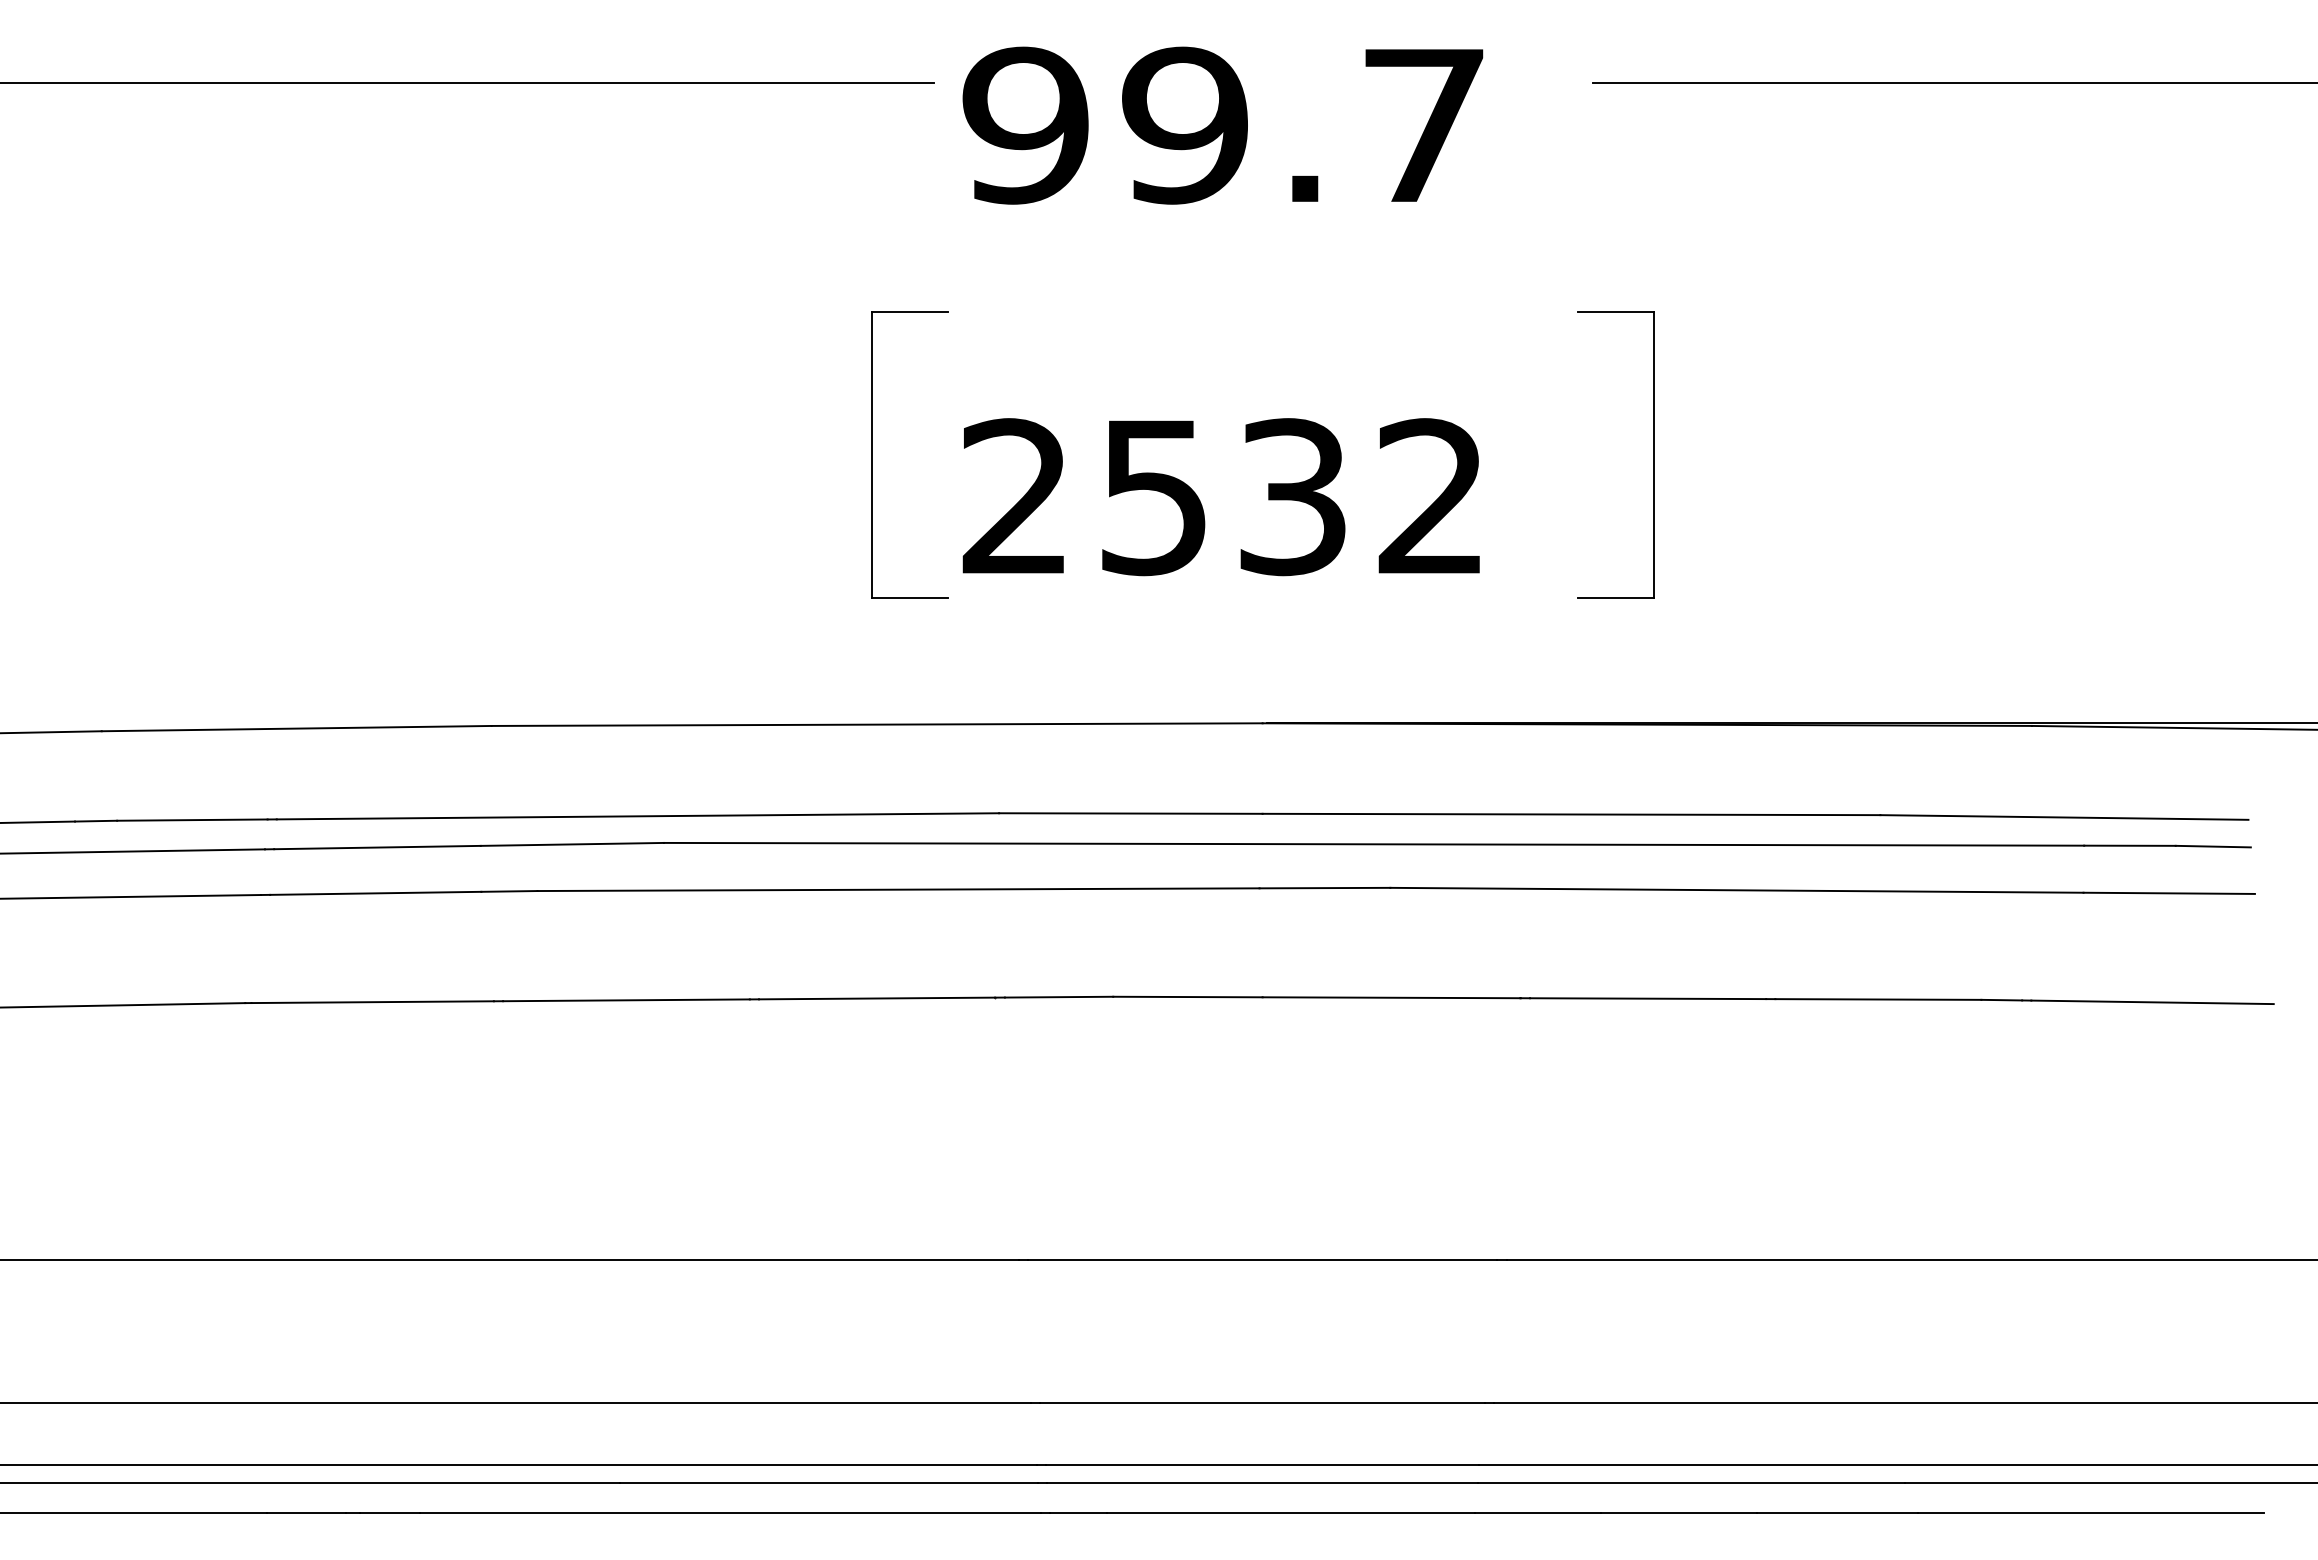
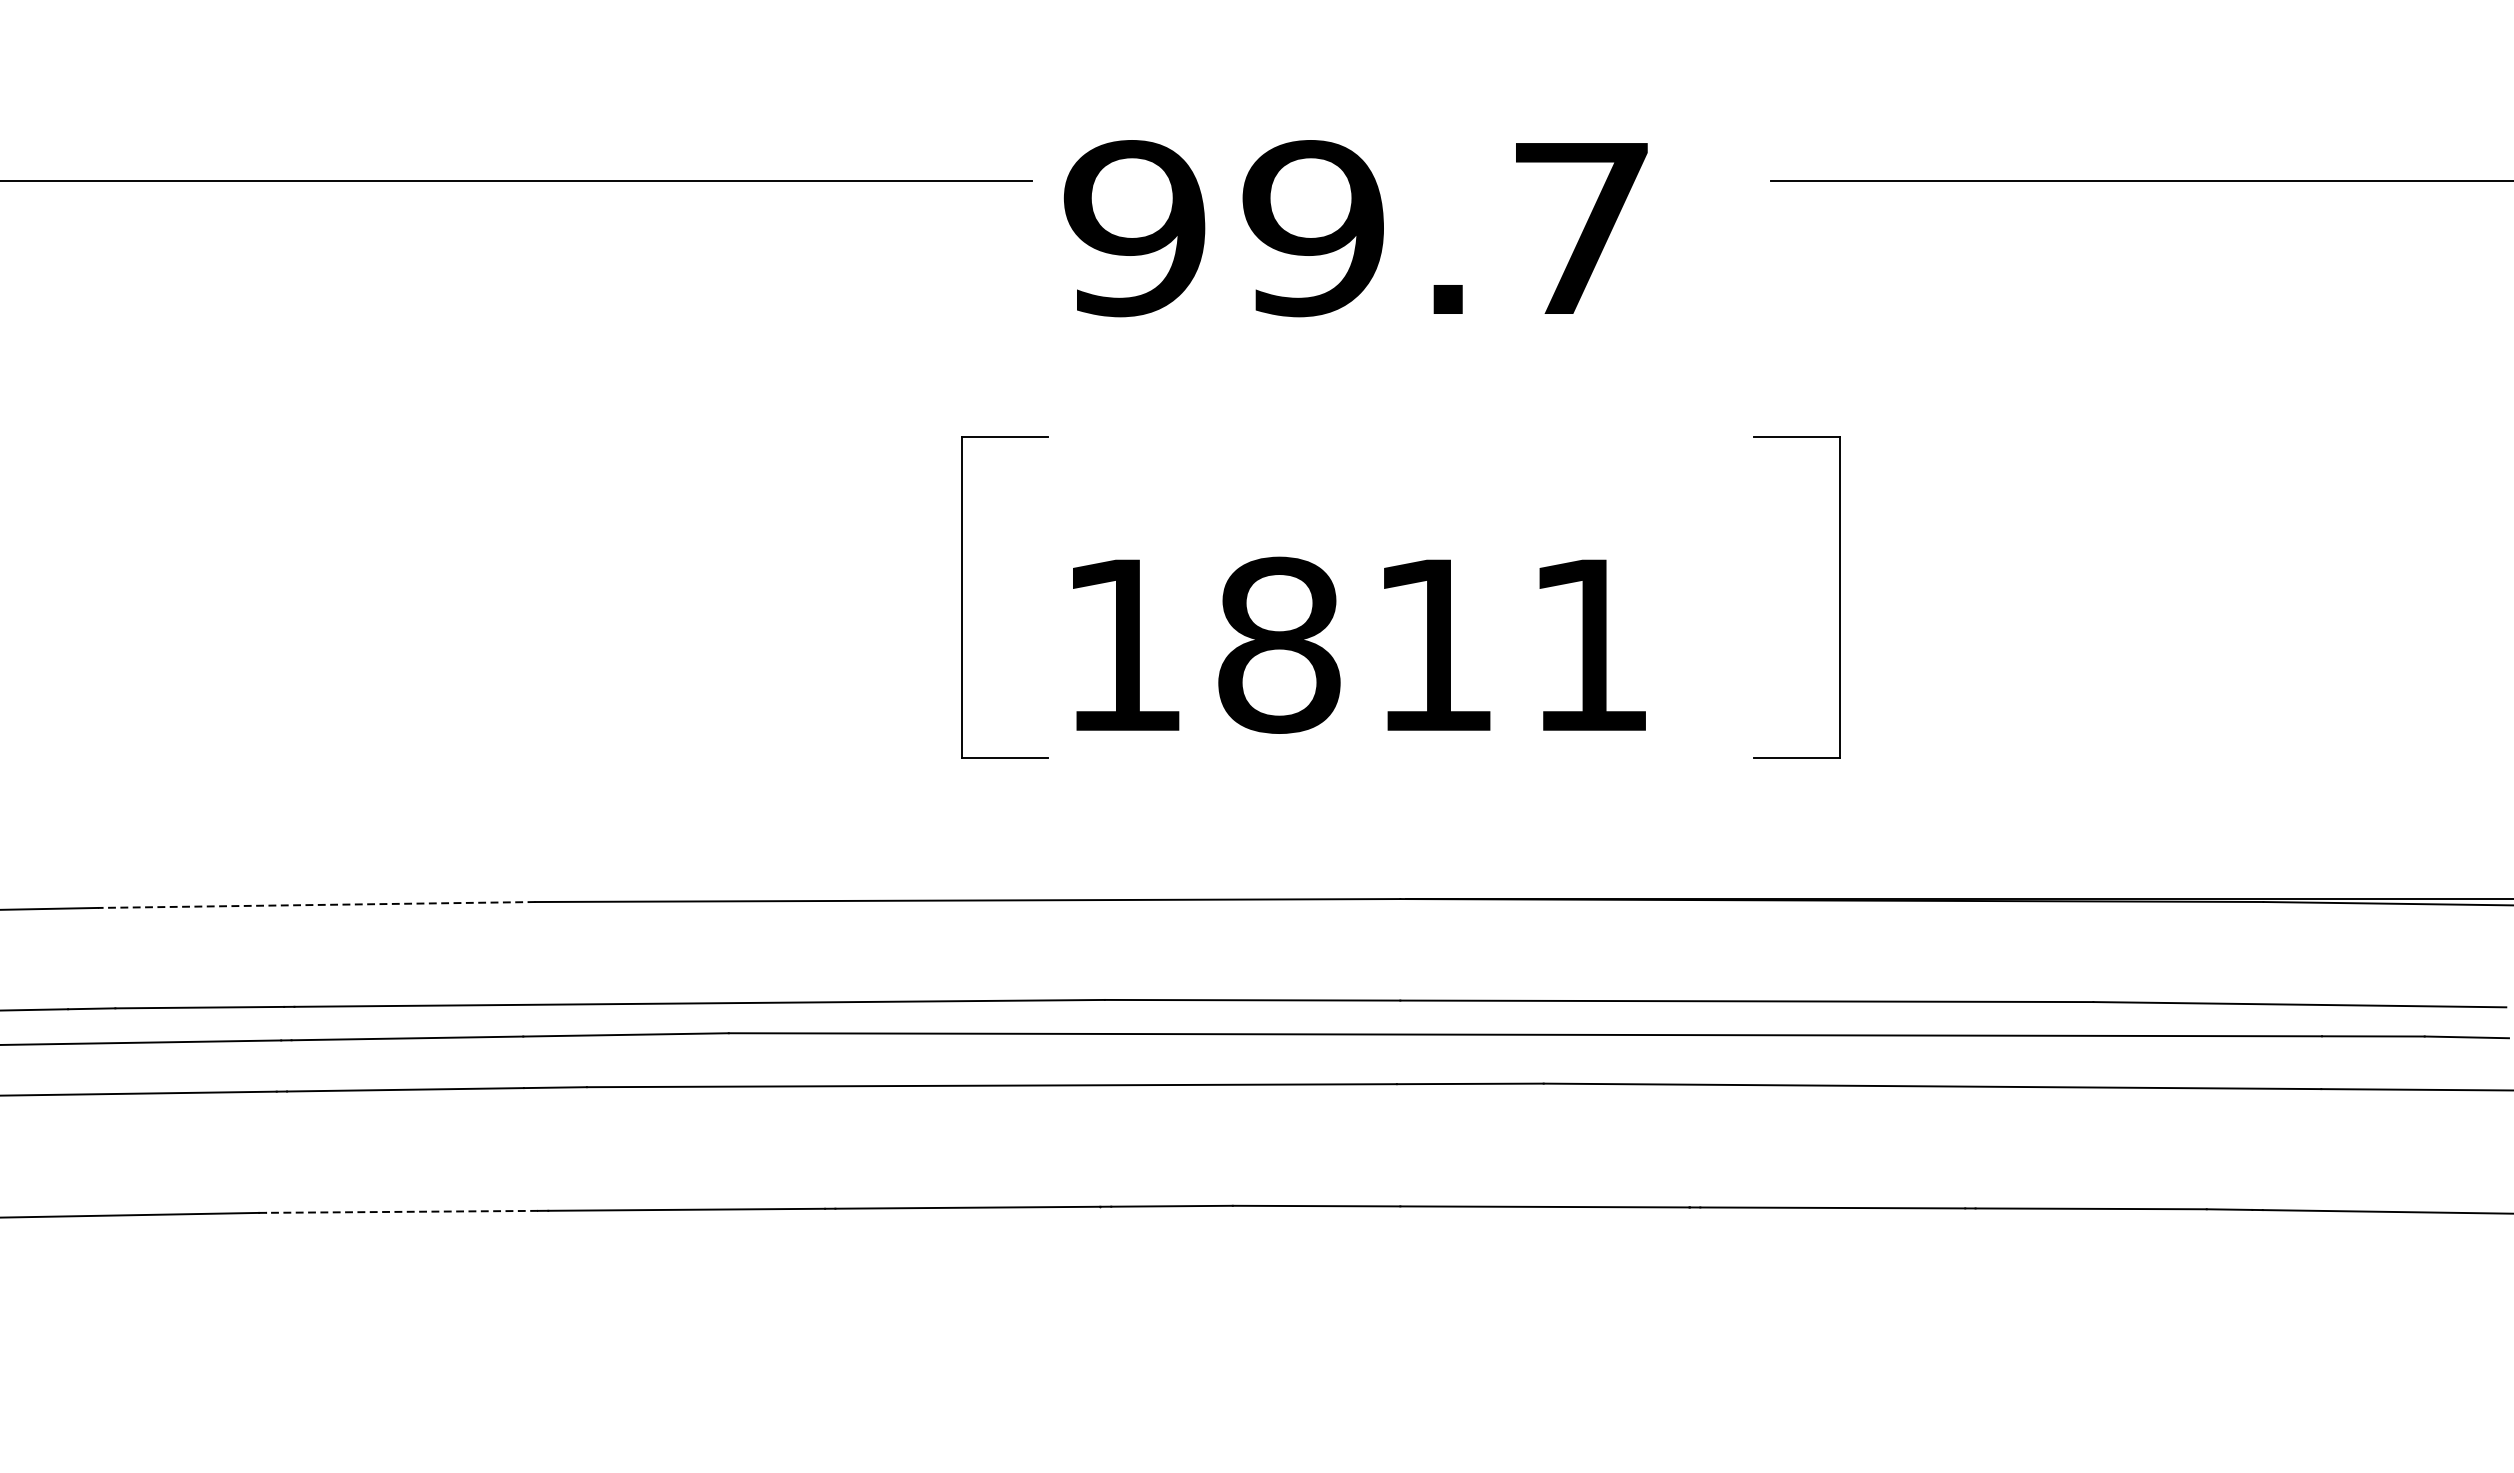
text: (1221, 497) -> (1354, 645), 2532 -> 1811
line: (296, 728) -> (316, 904), solid -> dashed
line: (372, 1002) -> (401, 1212), solid -> dashed

